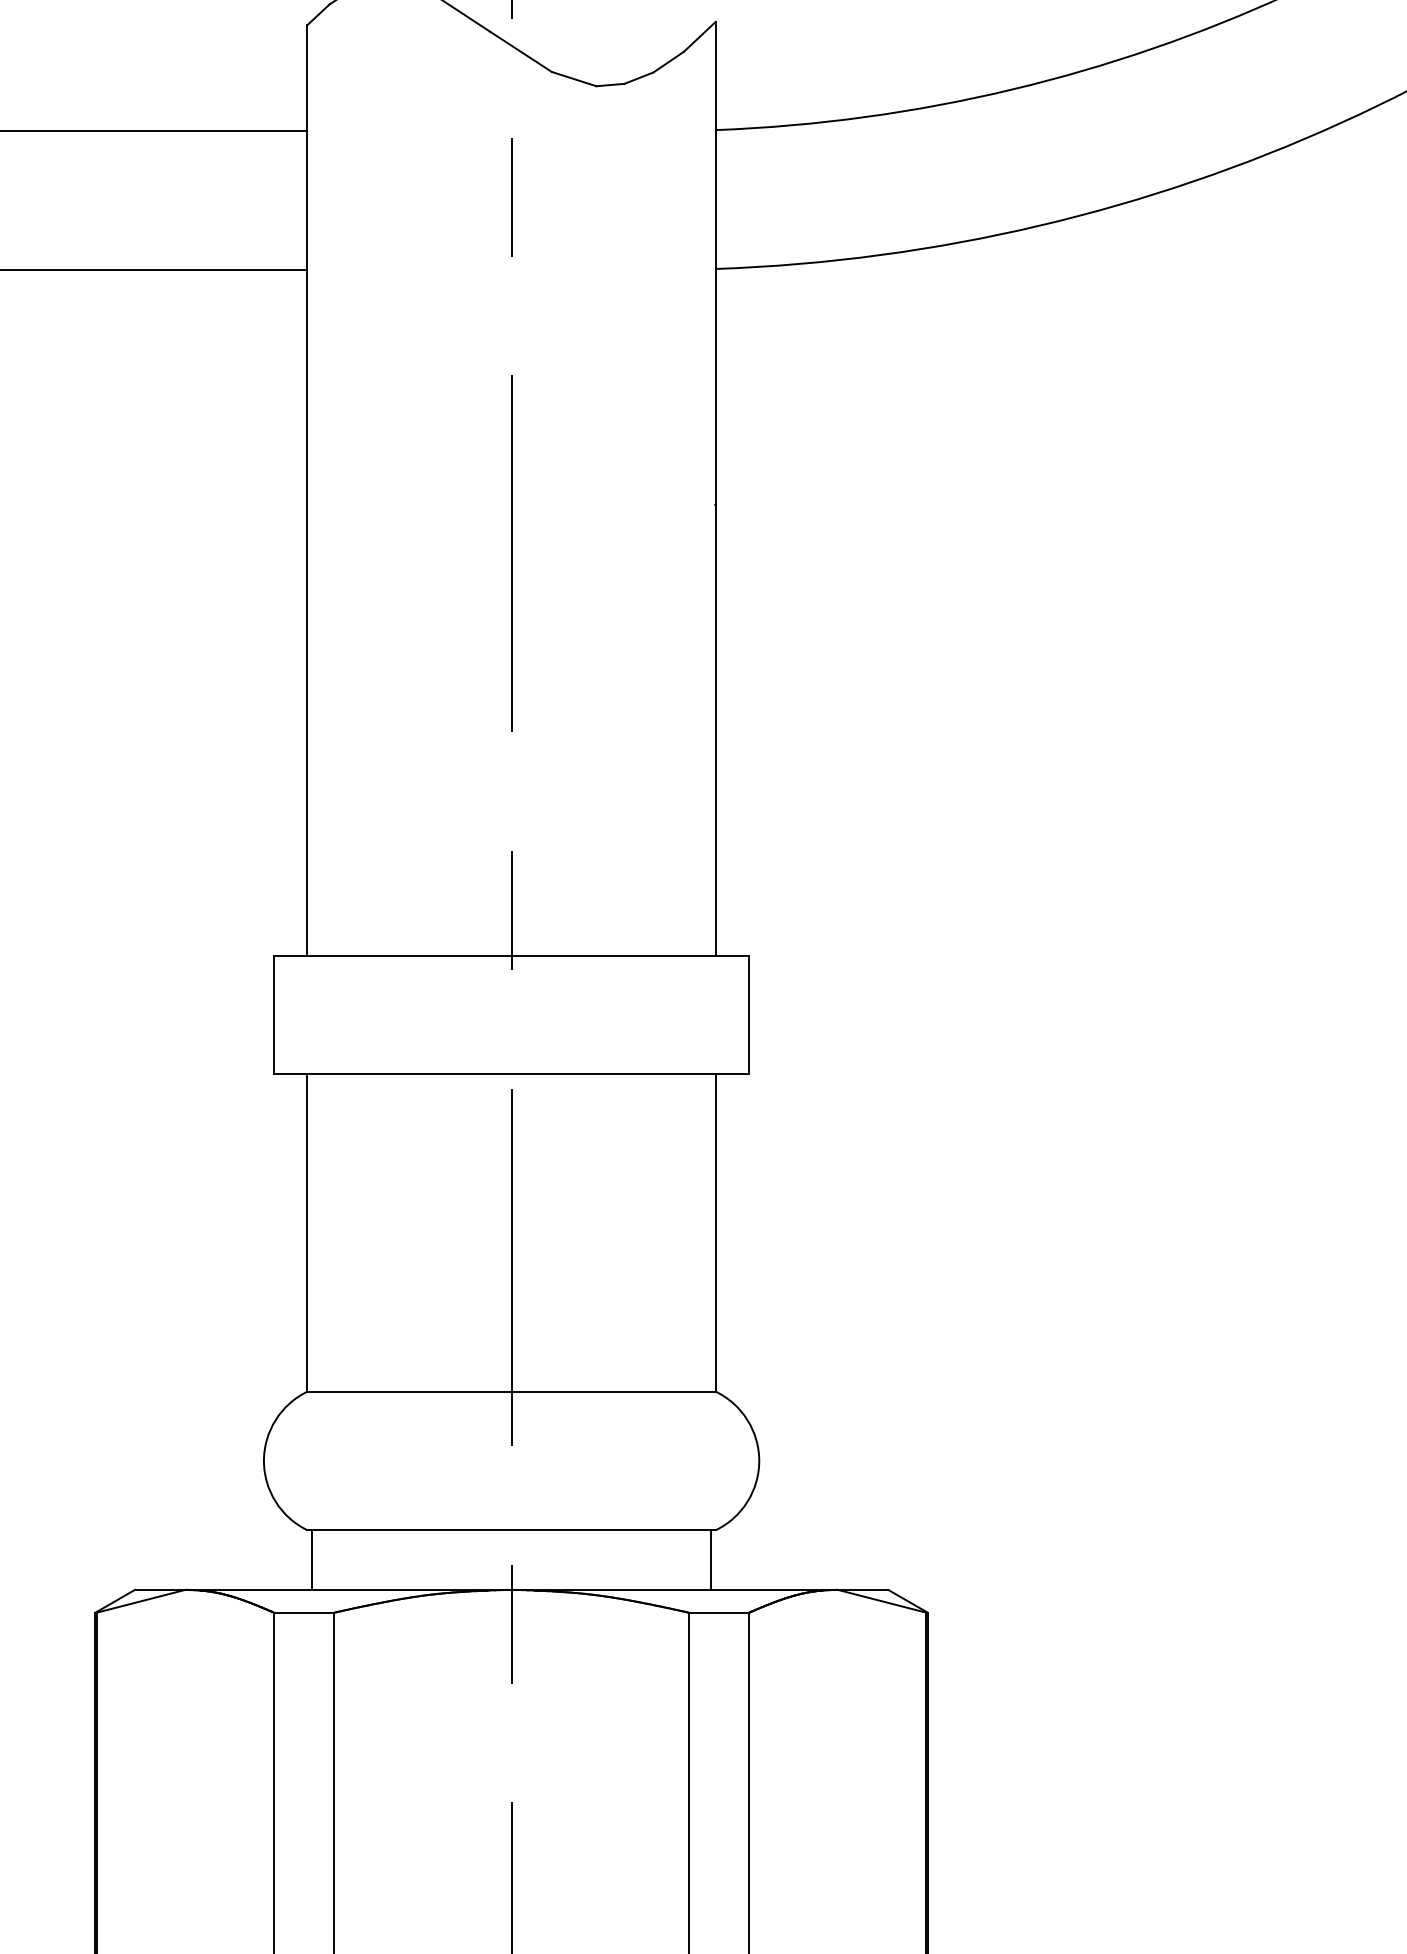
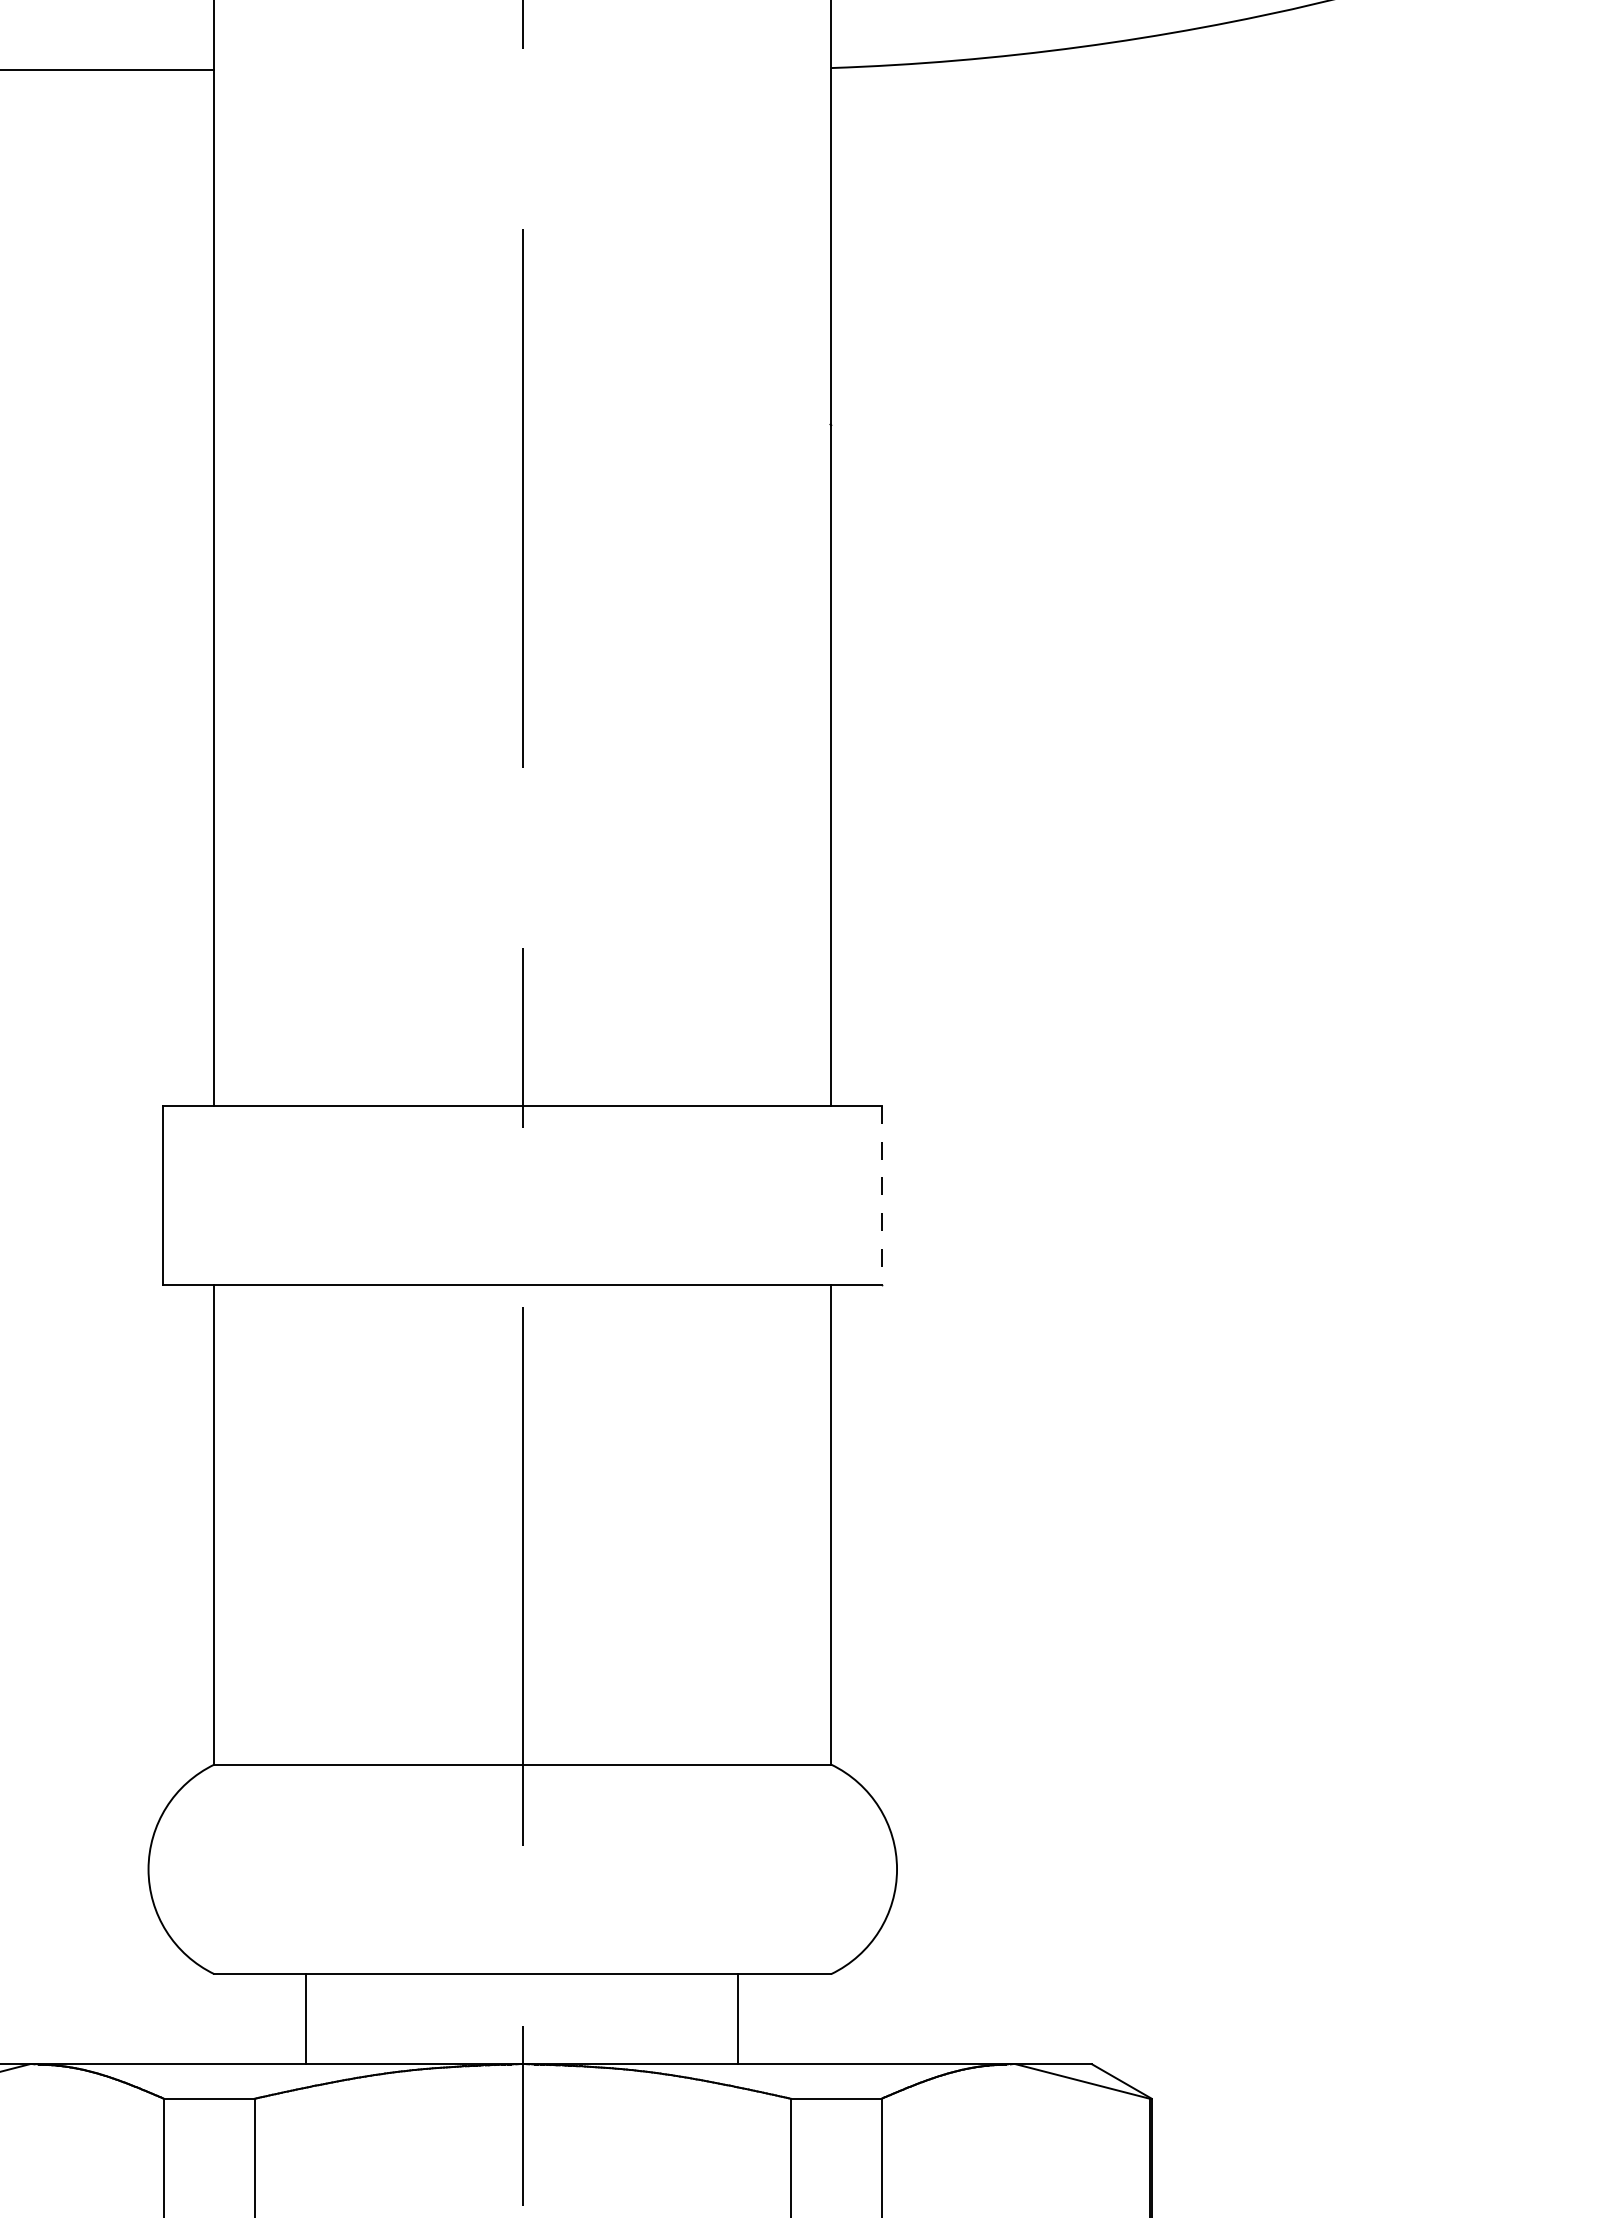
line: (749, 1015) -> (882, 1196), solid -> dashed
line: (312, 1559) -> (306, 2018), moved
line: (711, 1559) -> (738, 2018), moved

